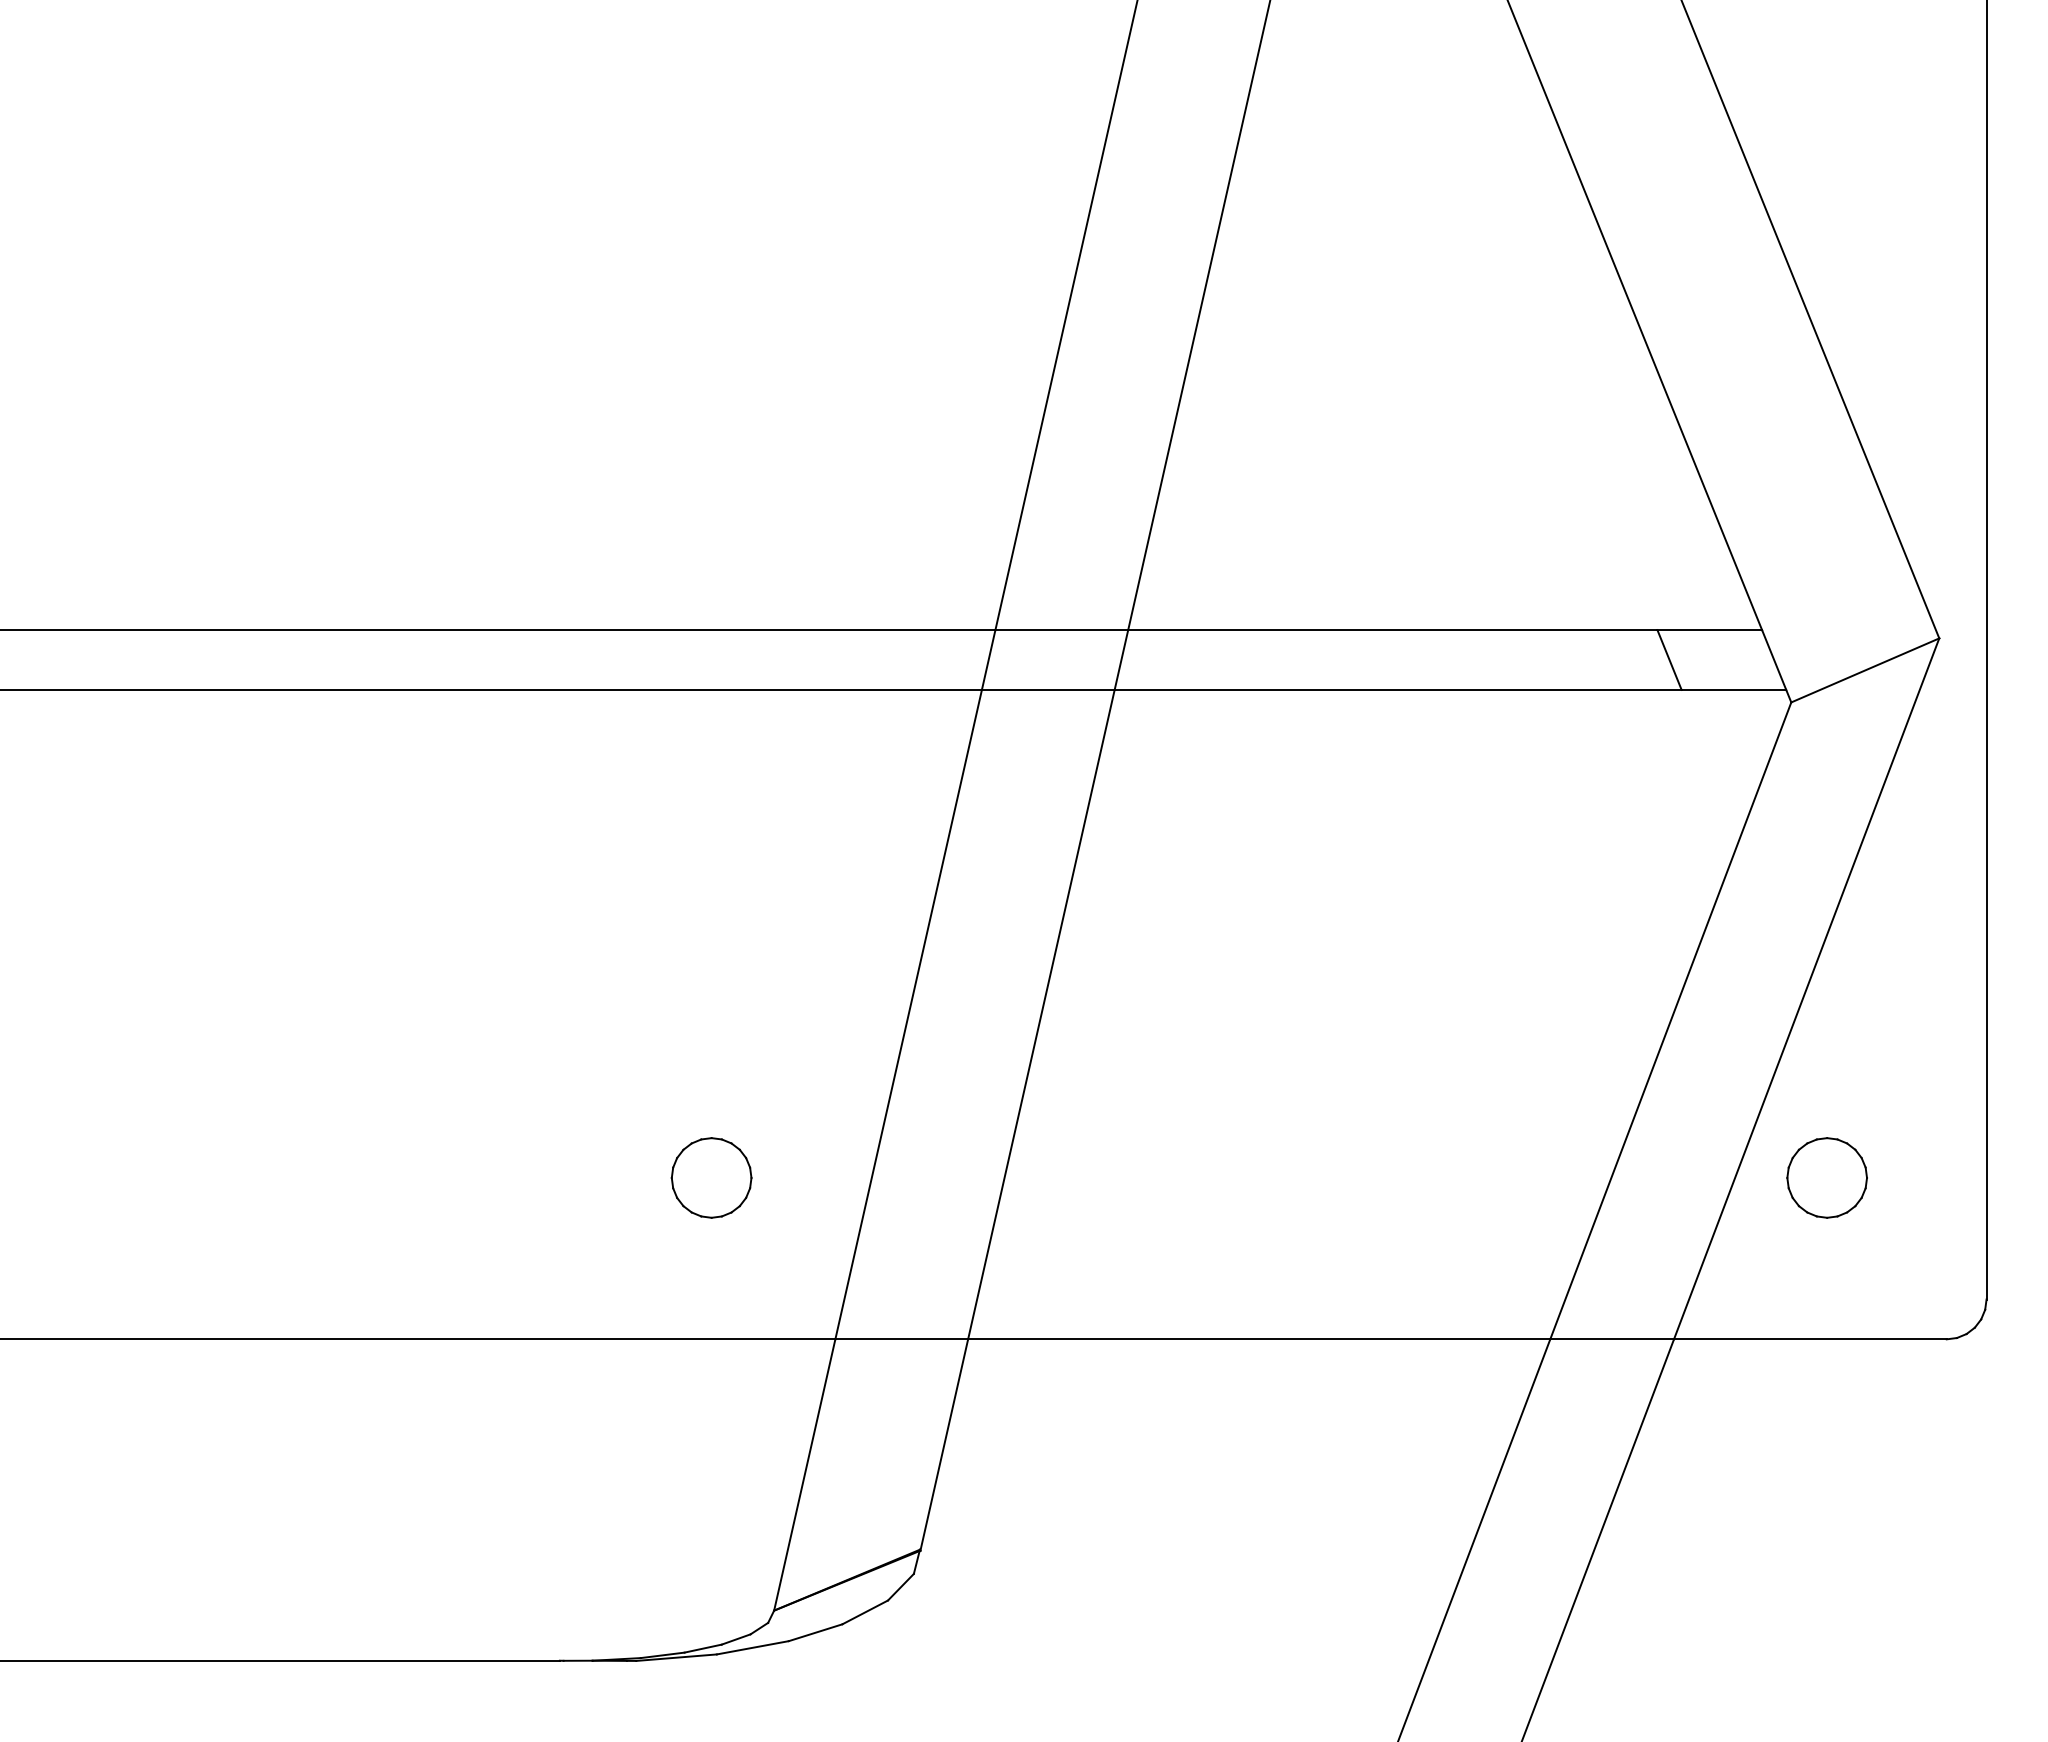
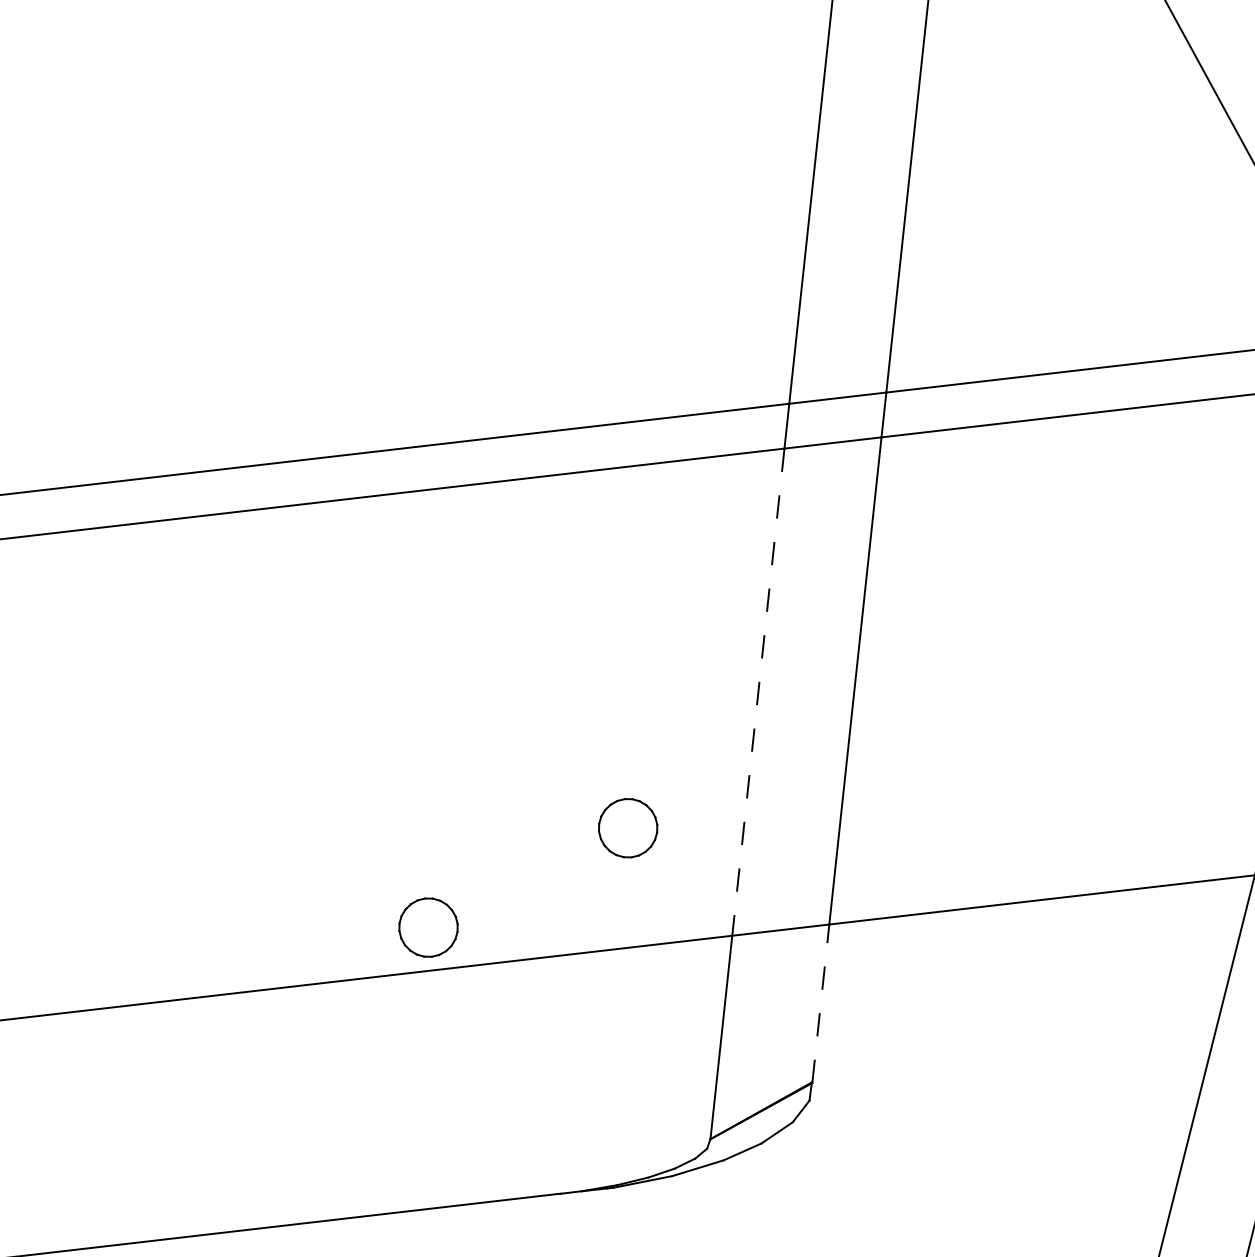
line: (908, 1014) -> (758, 692), solid -> dashed
part: (426, 1280) -> (428, 927), added
line: (944, 1444) -> (820, 1003), solid -> dashed

